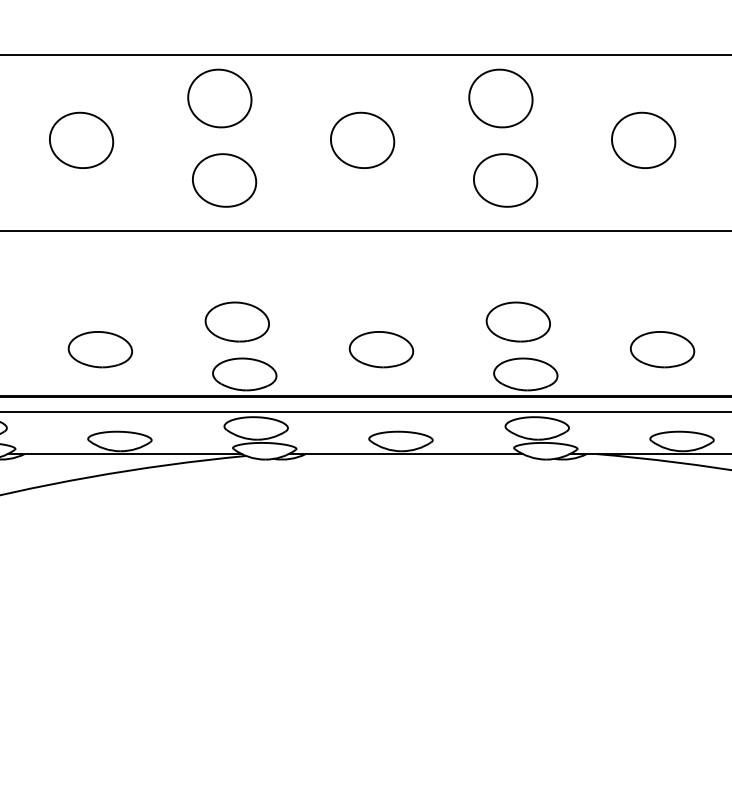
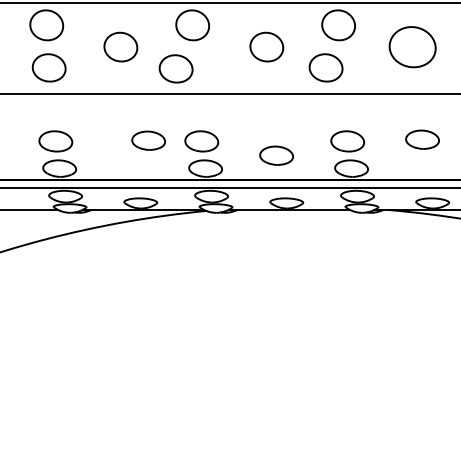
part: (643, 139) -> (412, 46), size x1.4
part: (223, 179) -> (175, 68), moved
part: (504, 179) -> (325, 67), moved
part: (100, 349) -> (148, 140), moved
part: (662, 349) -> (422, 139), moved

